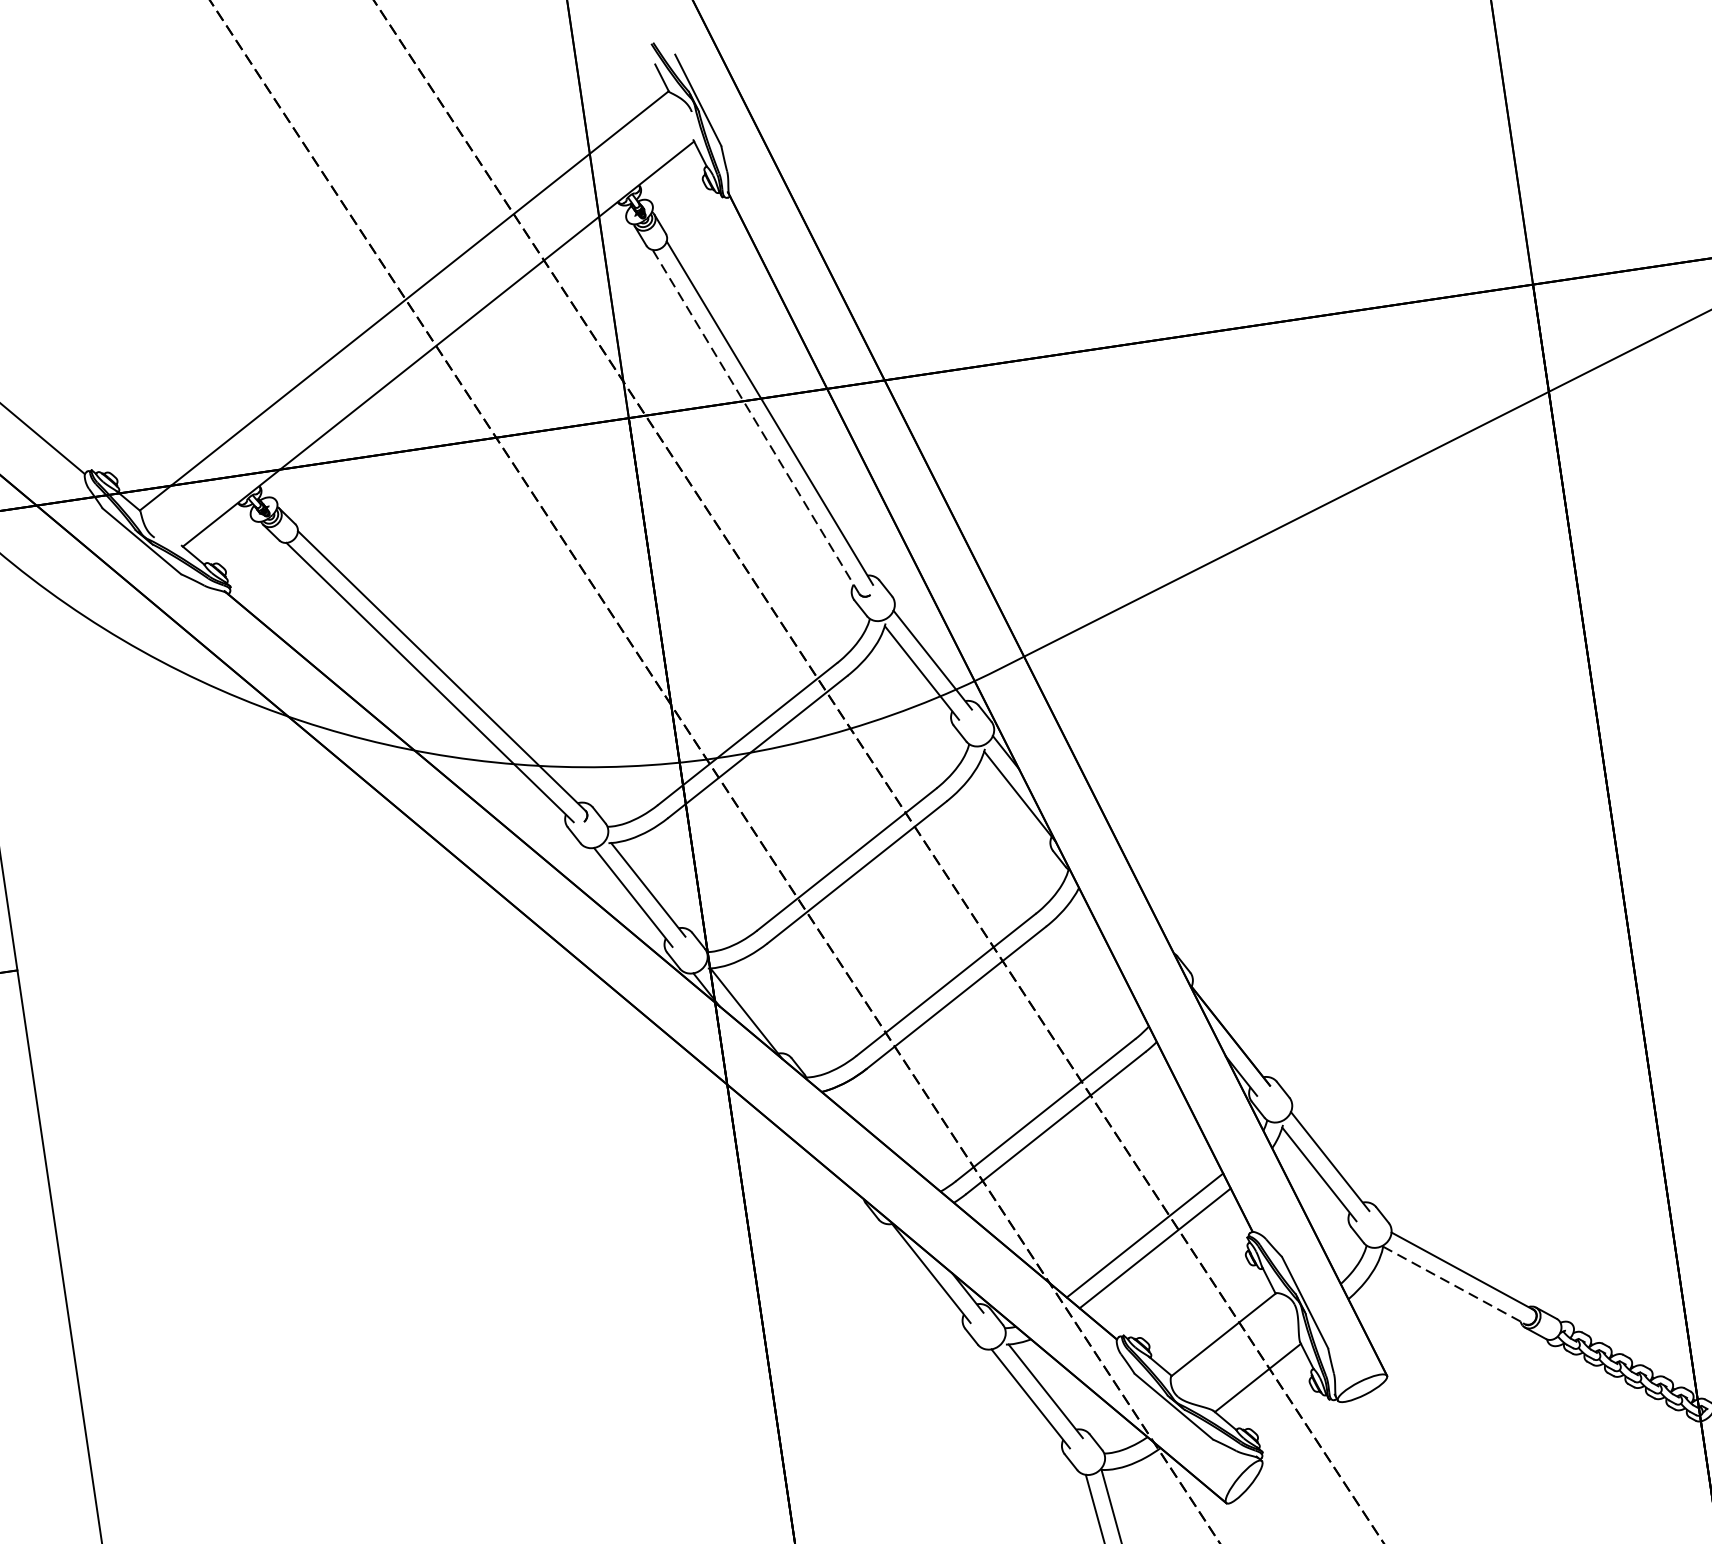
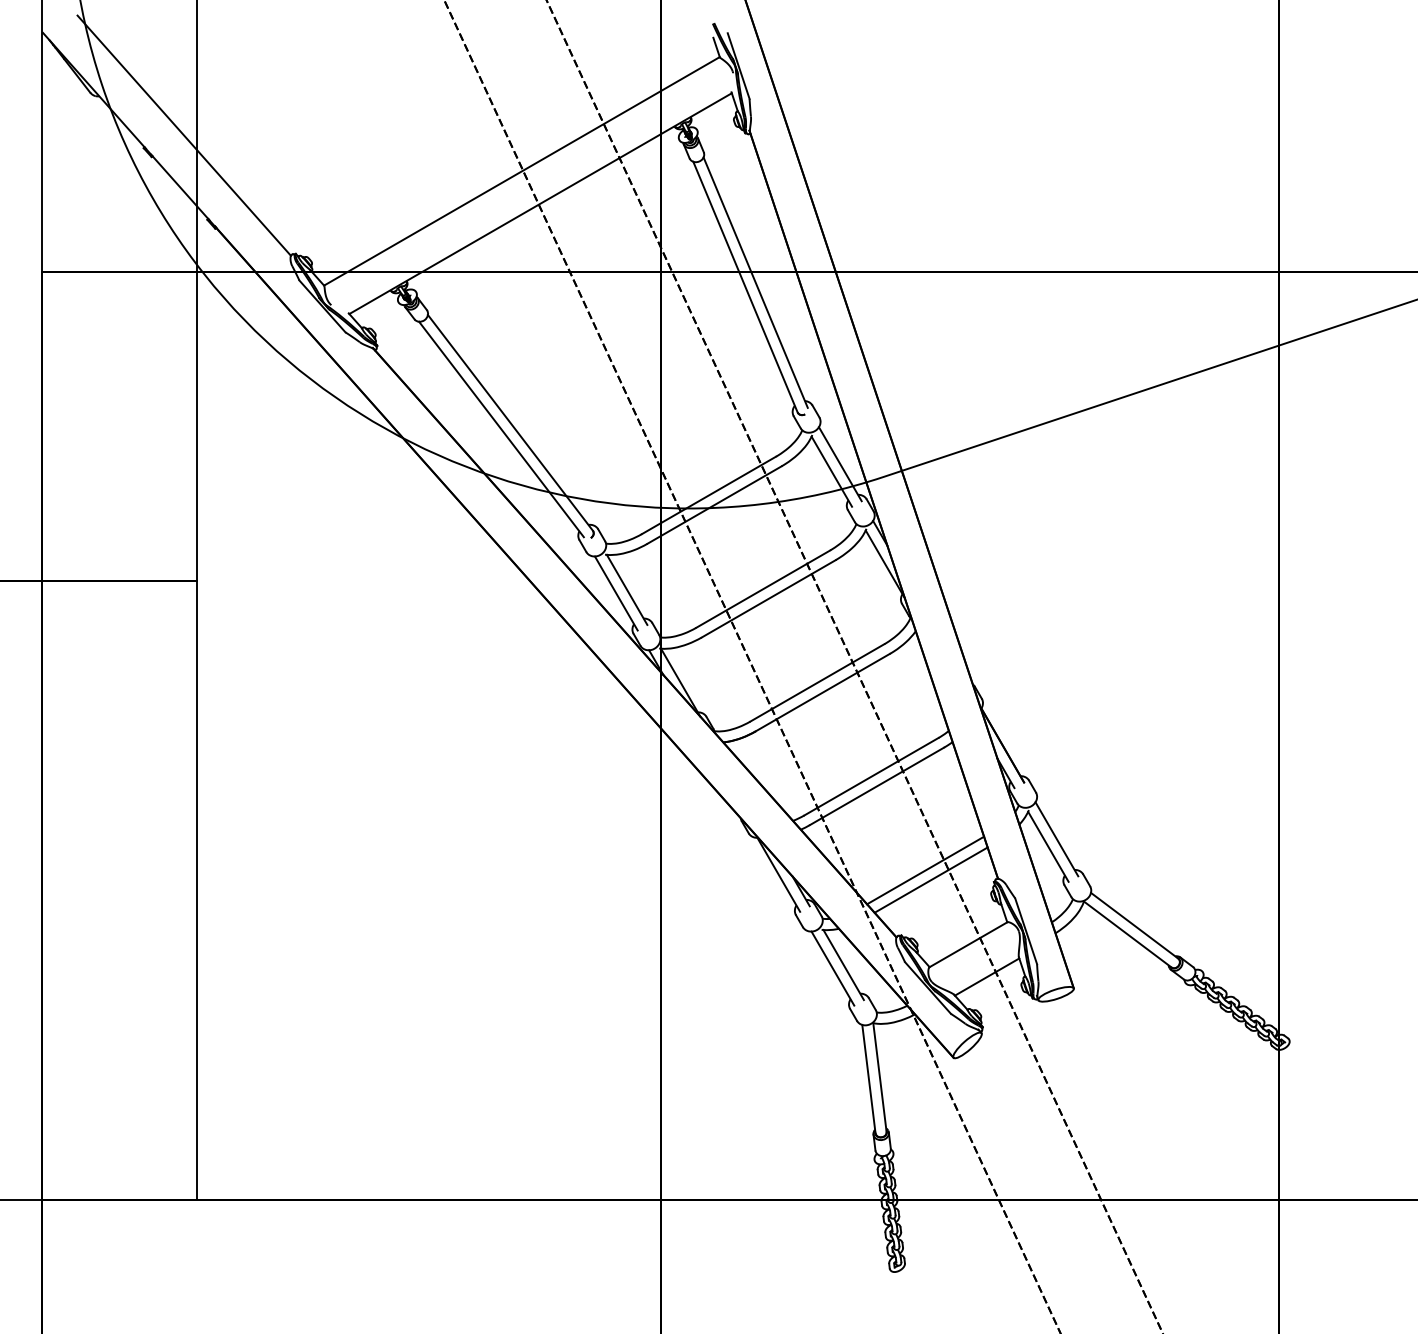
line: (756, 422) -> (745, 287), dashed -> solid
line: (1453, 1285) -> (1127, 934), dashed -> solid

